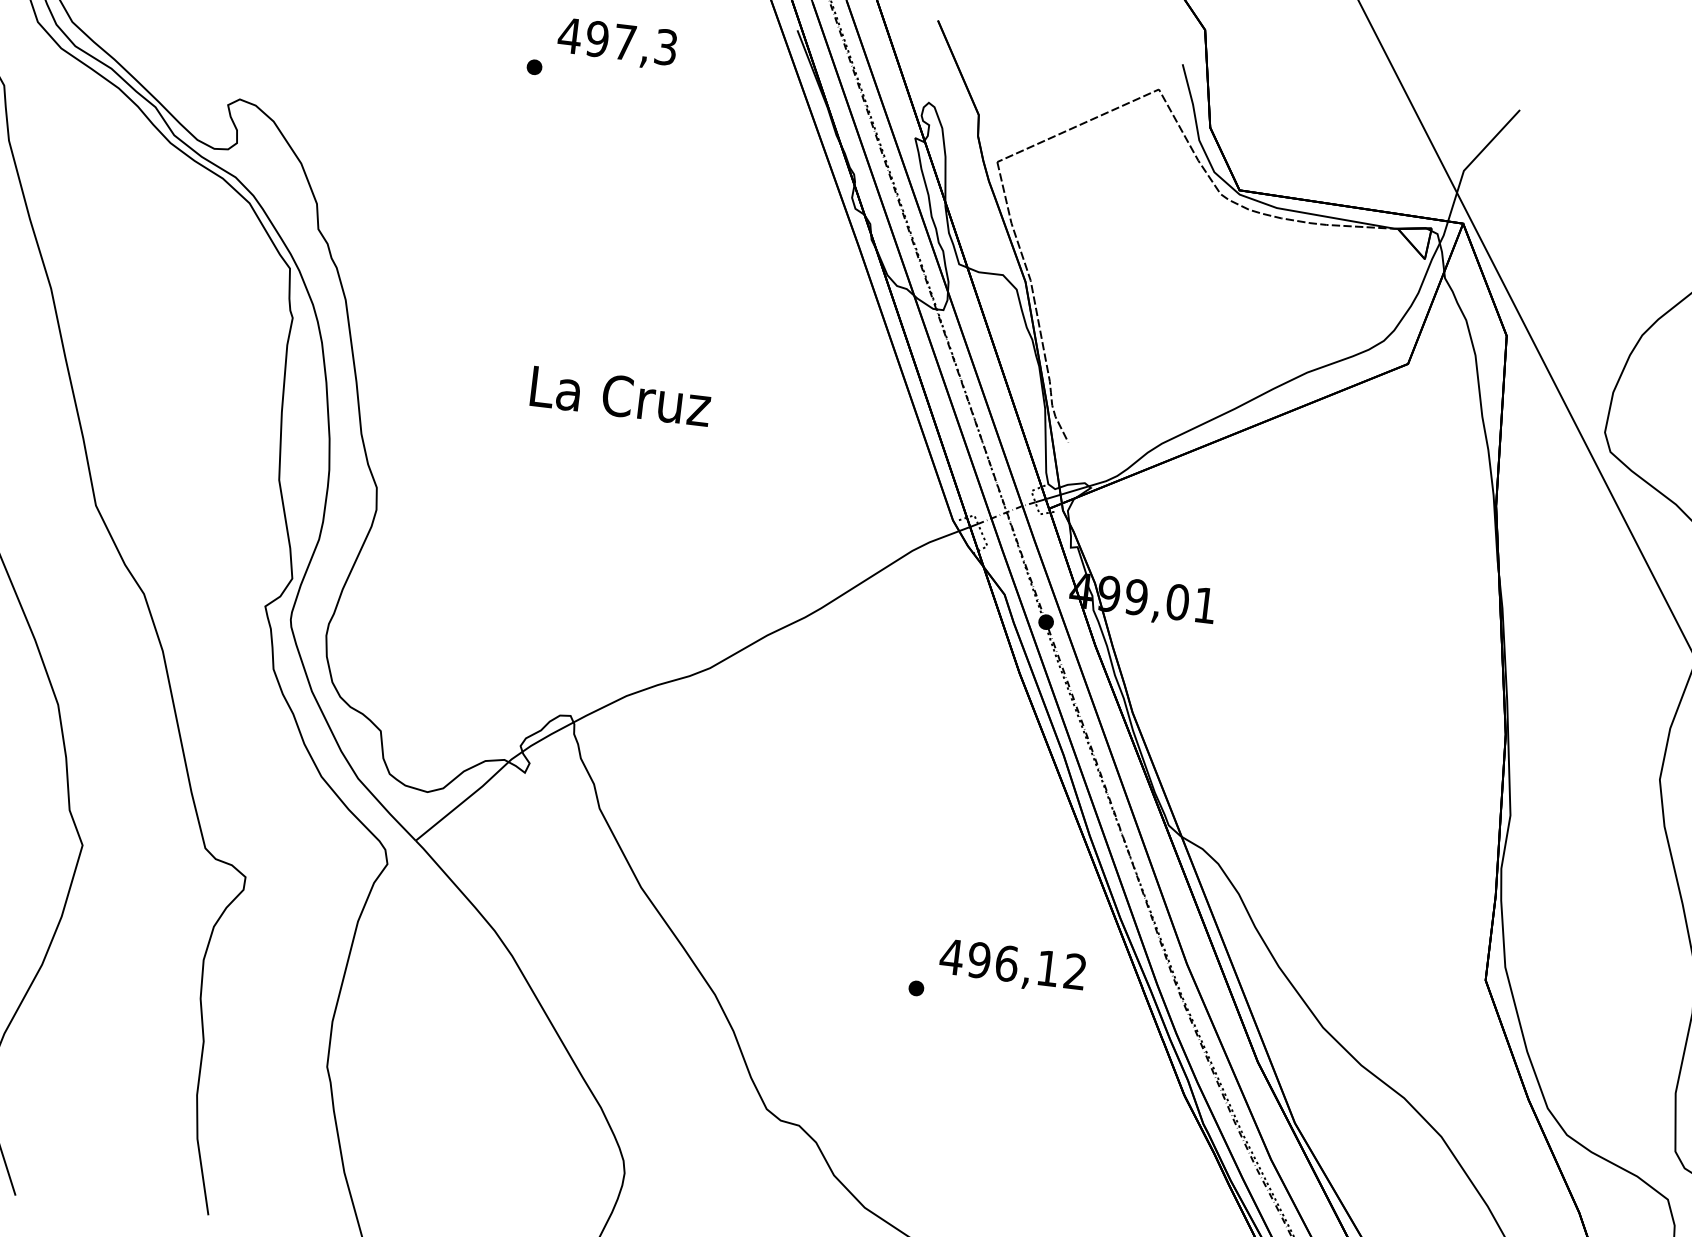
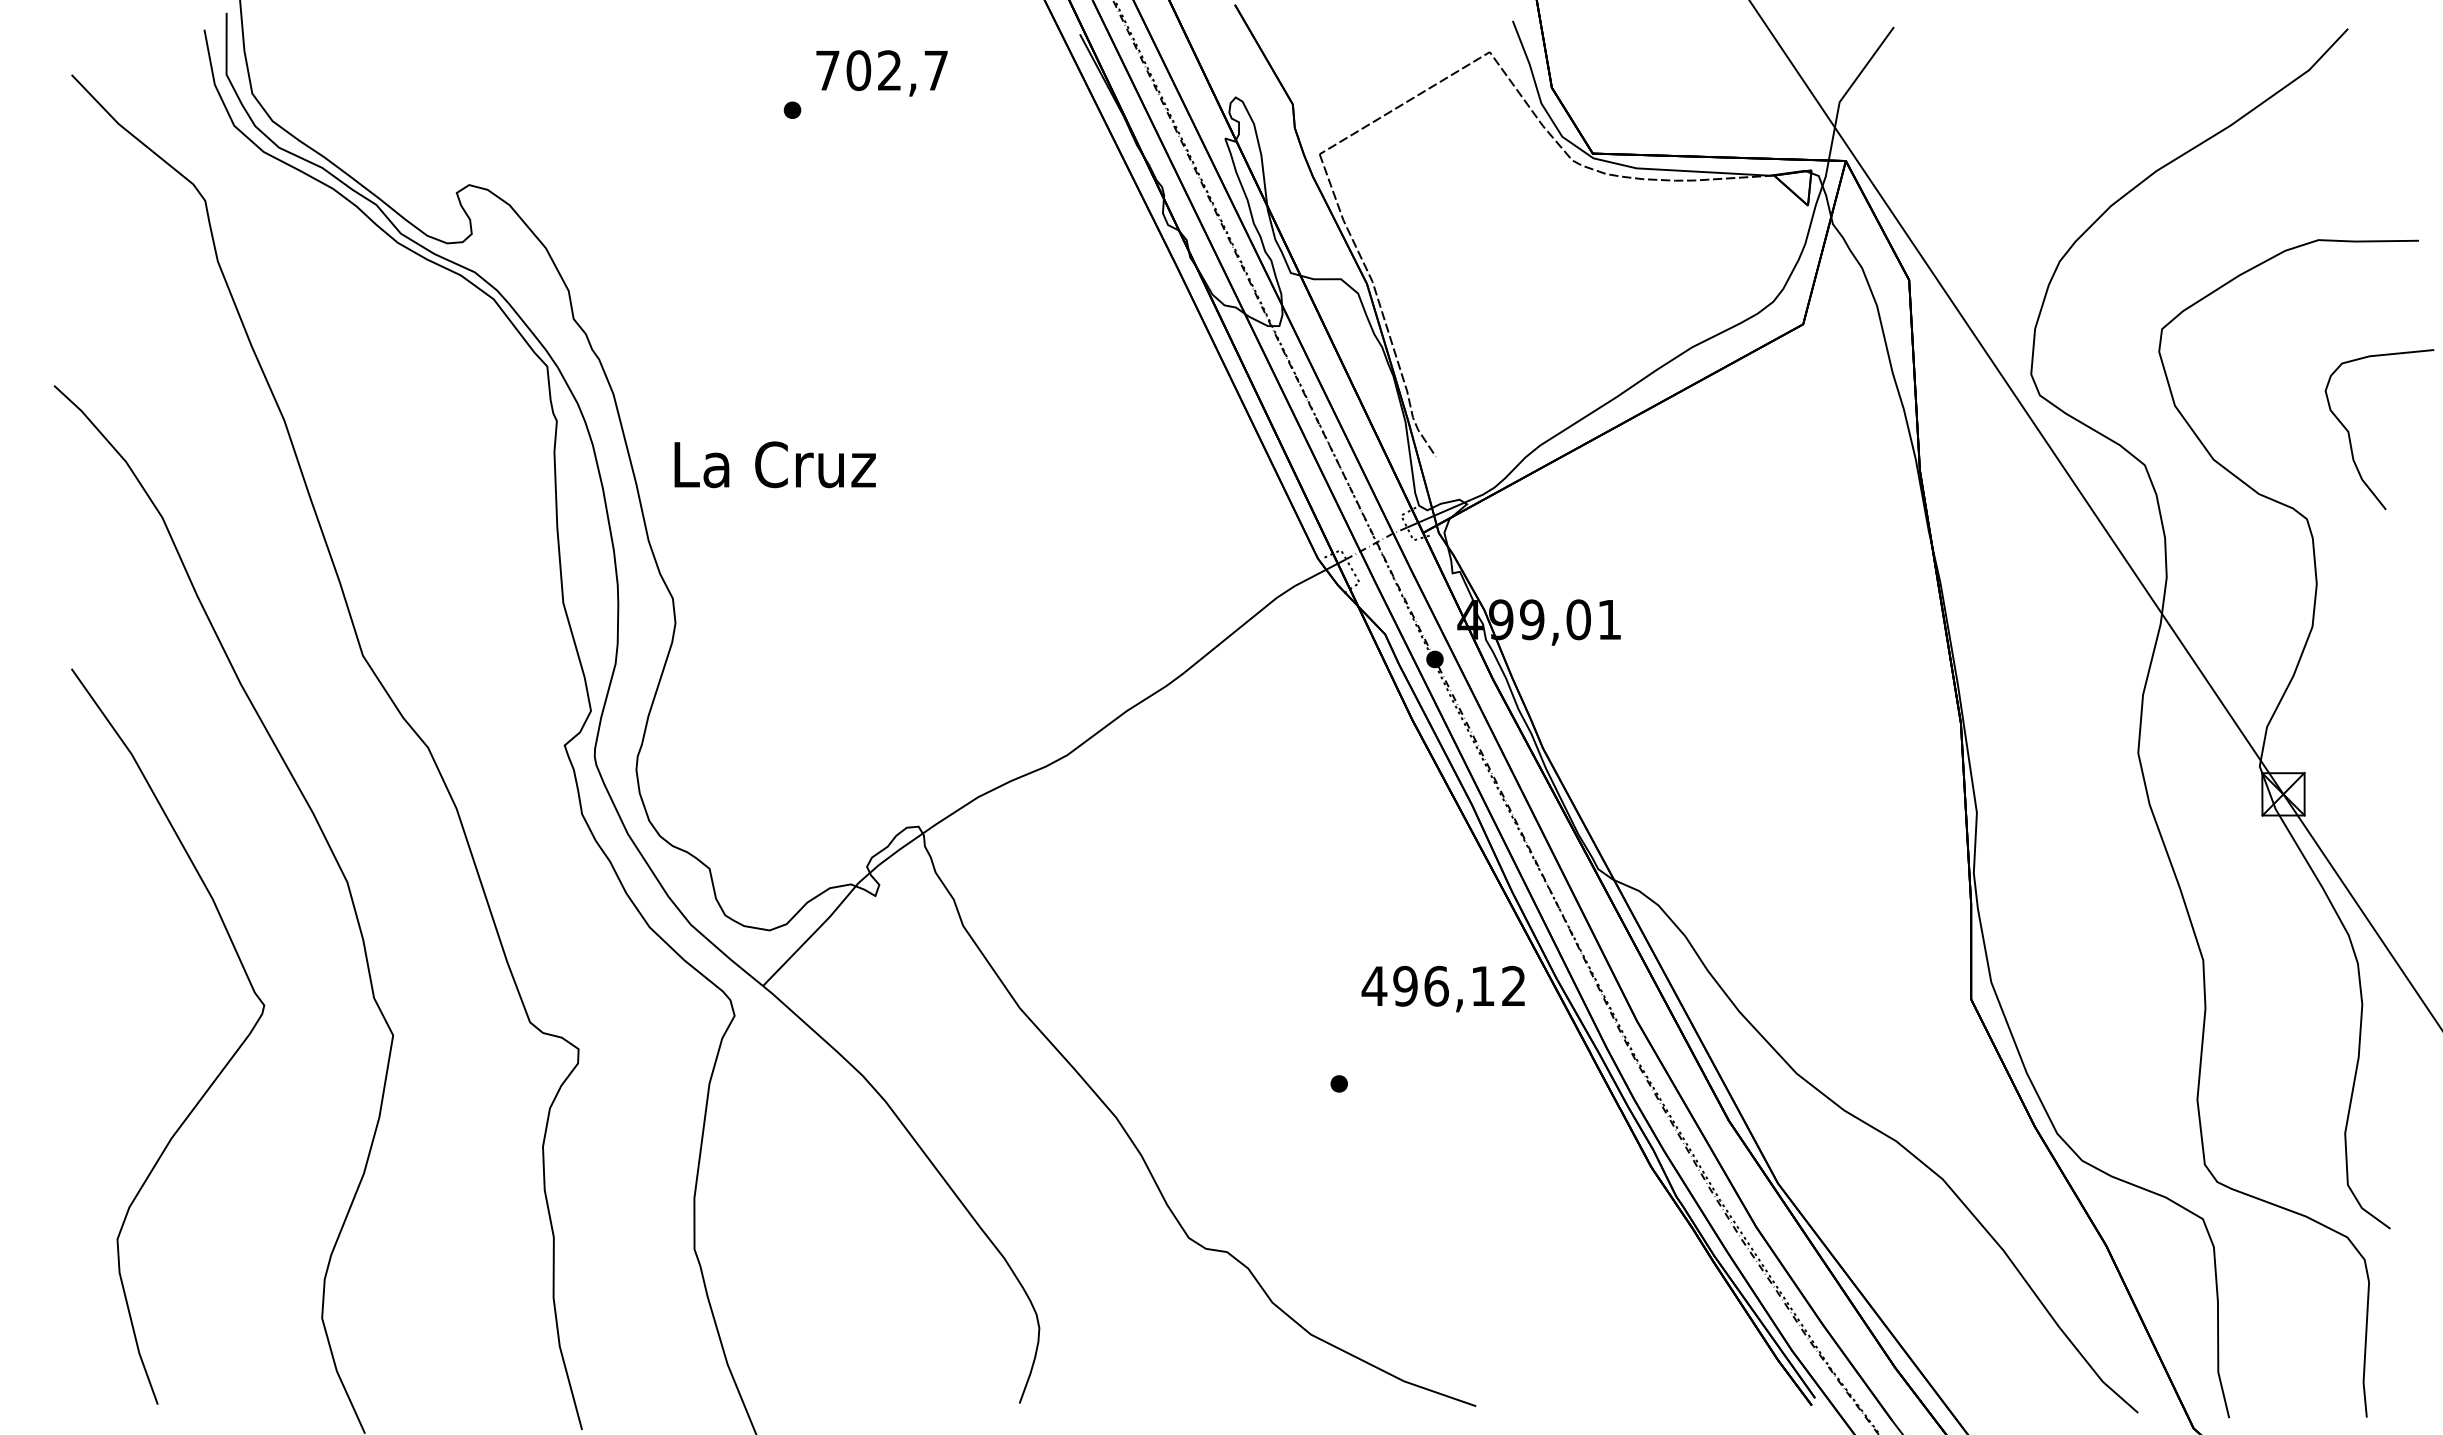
text: (616, 41) -> (880, 70), 497,3 -> 702,7
text: (620, 396) -> (774, 464), moved
text: (1011, 966) -> (1442, 988), moved

